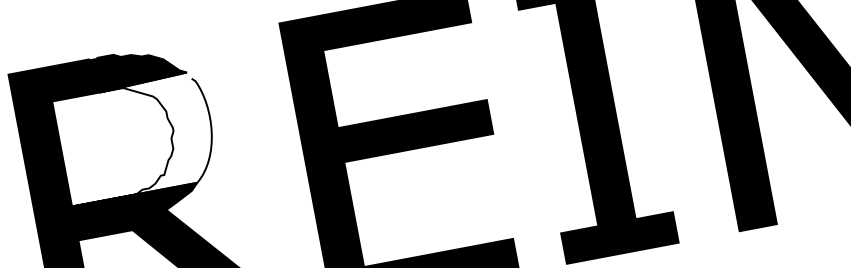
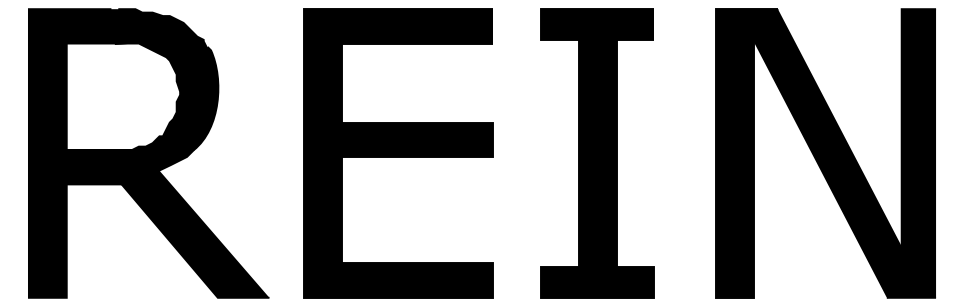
fill: (136, 138) -> (142, 95), added

